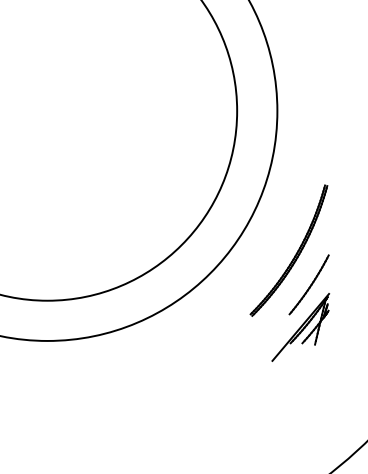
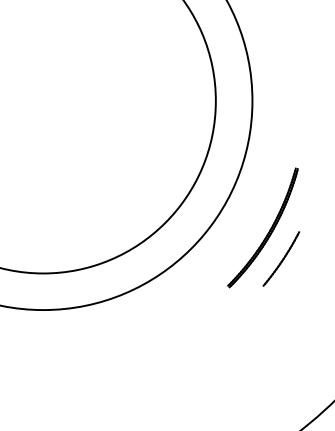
part: (300, 327) -> (273, 297), removed

